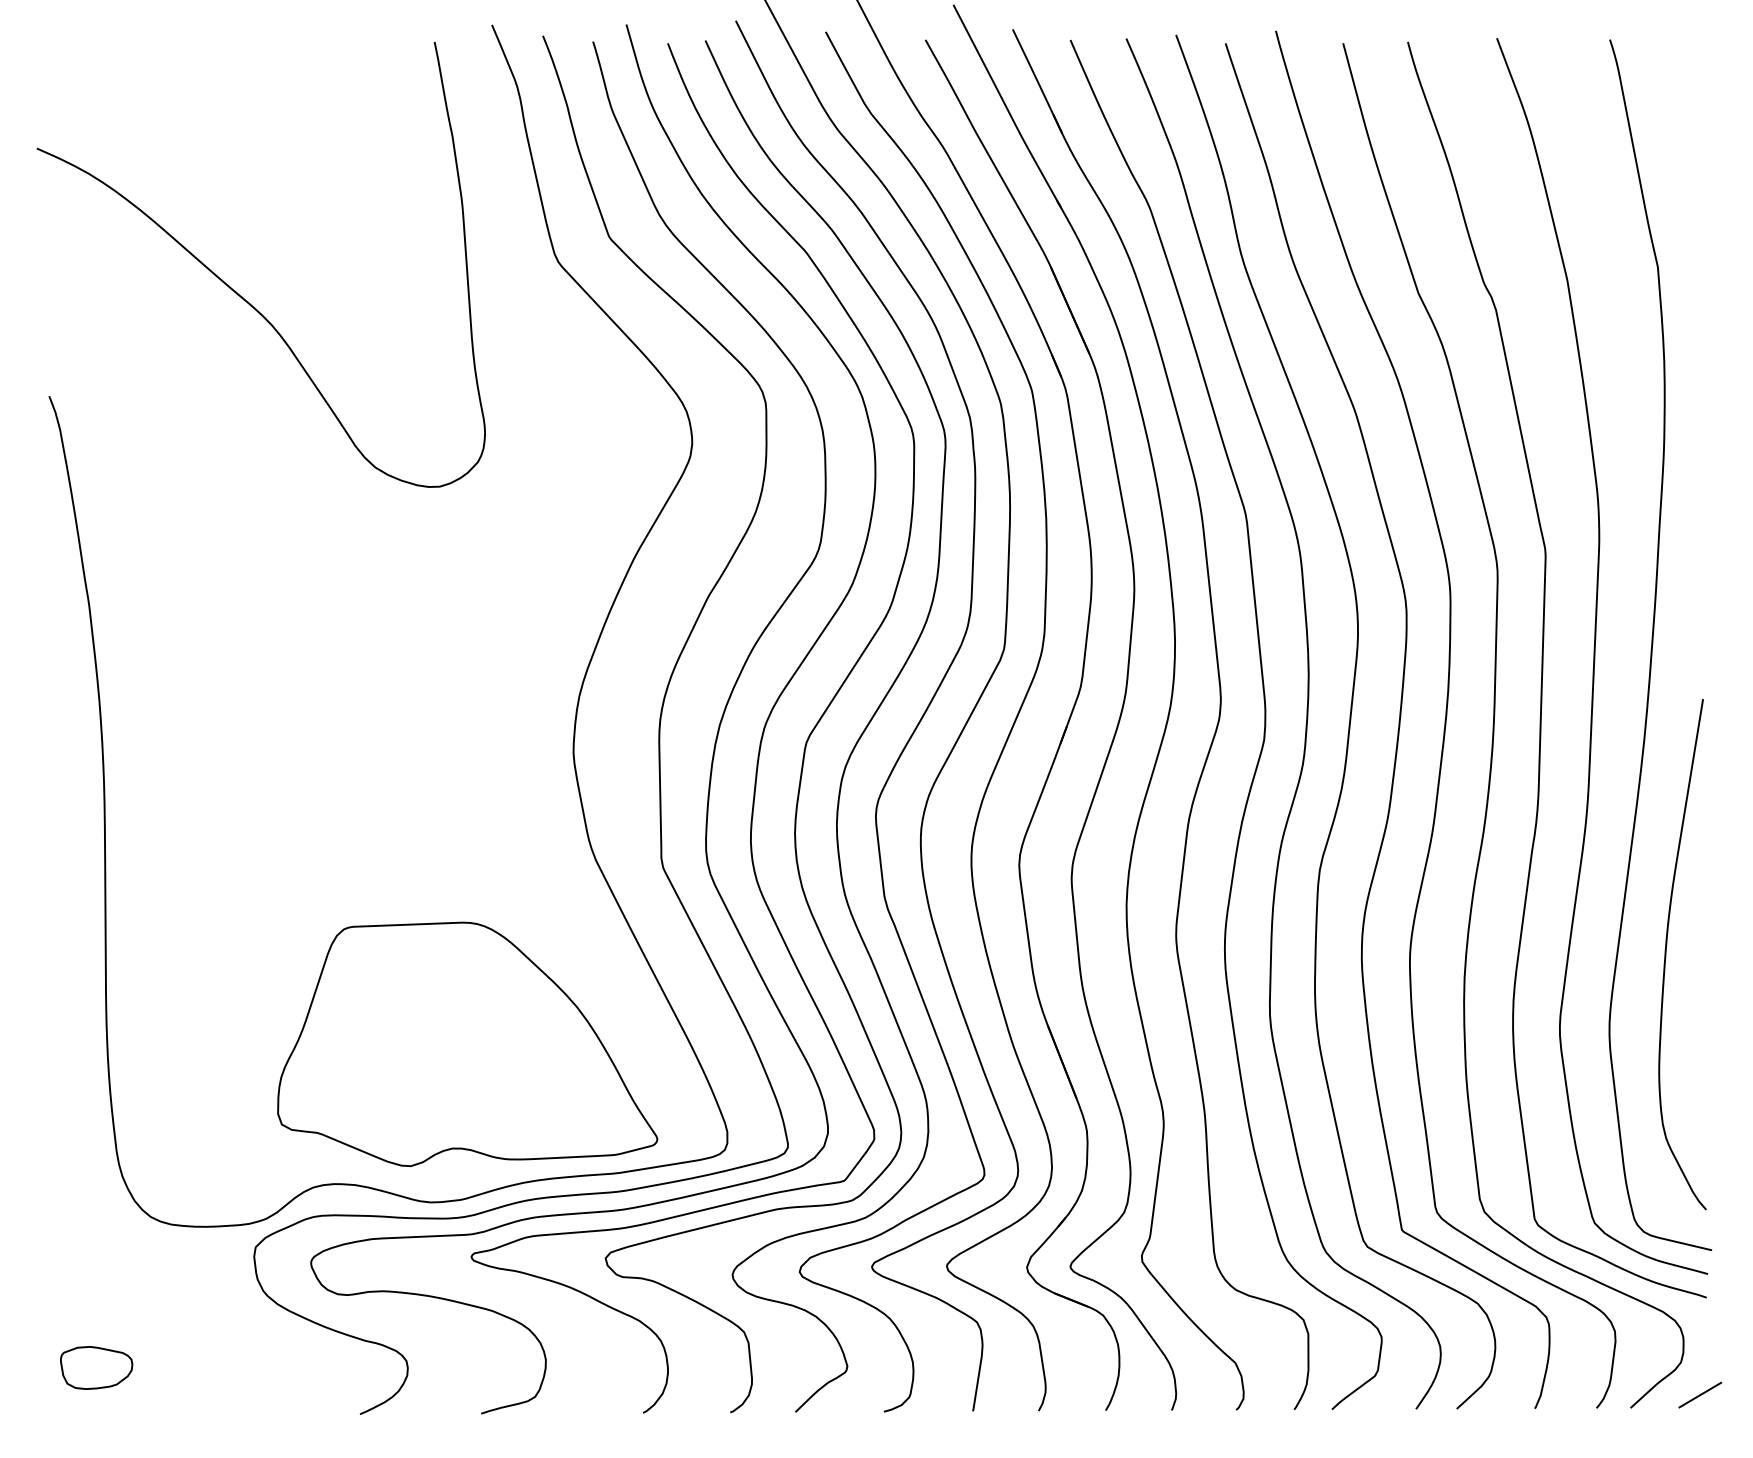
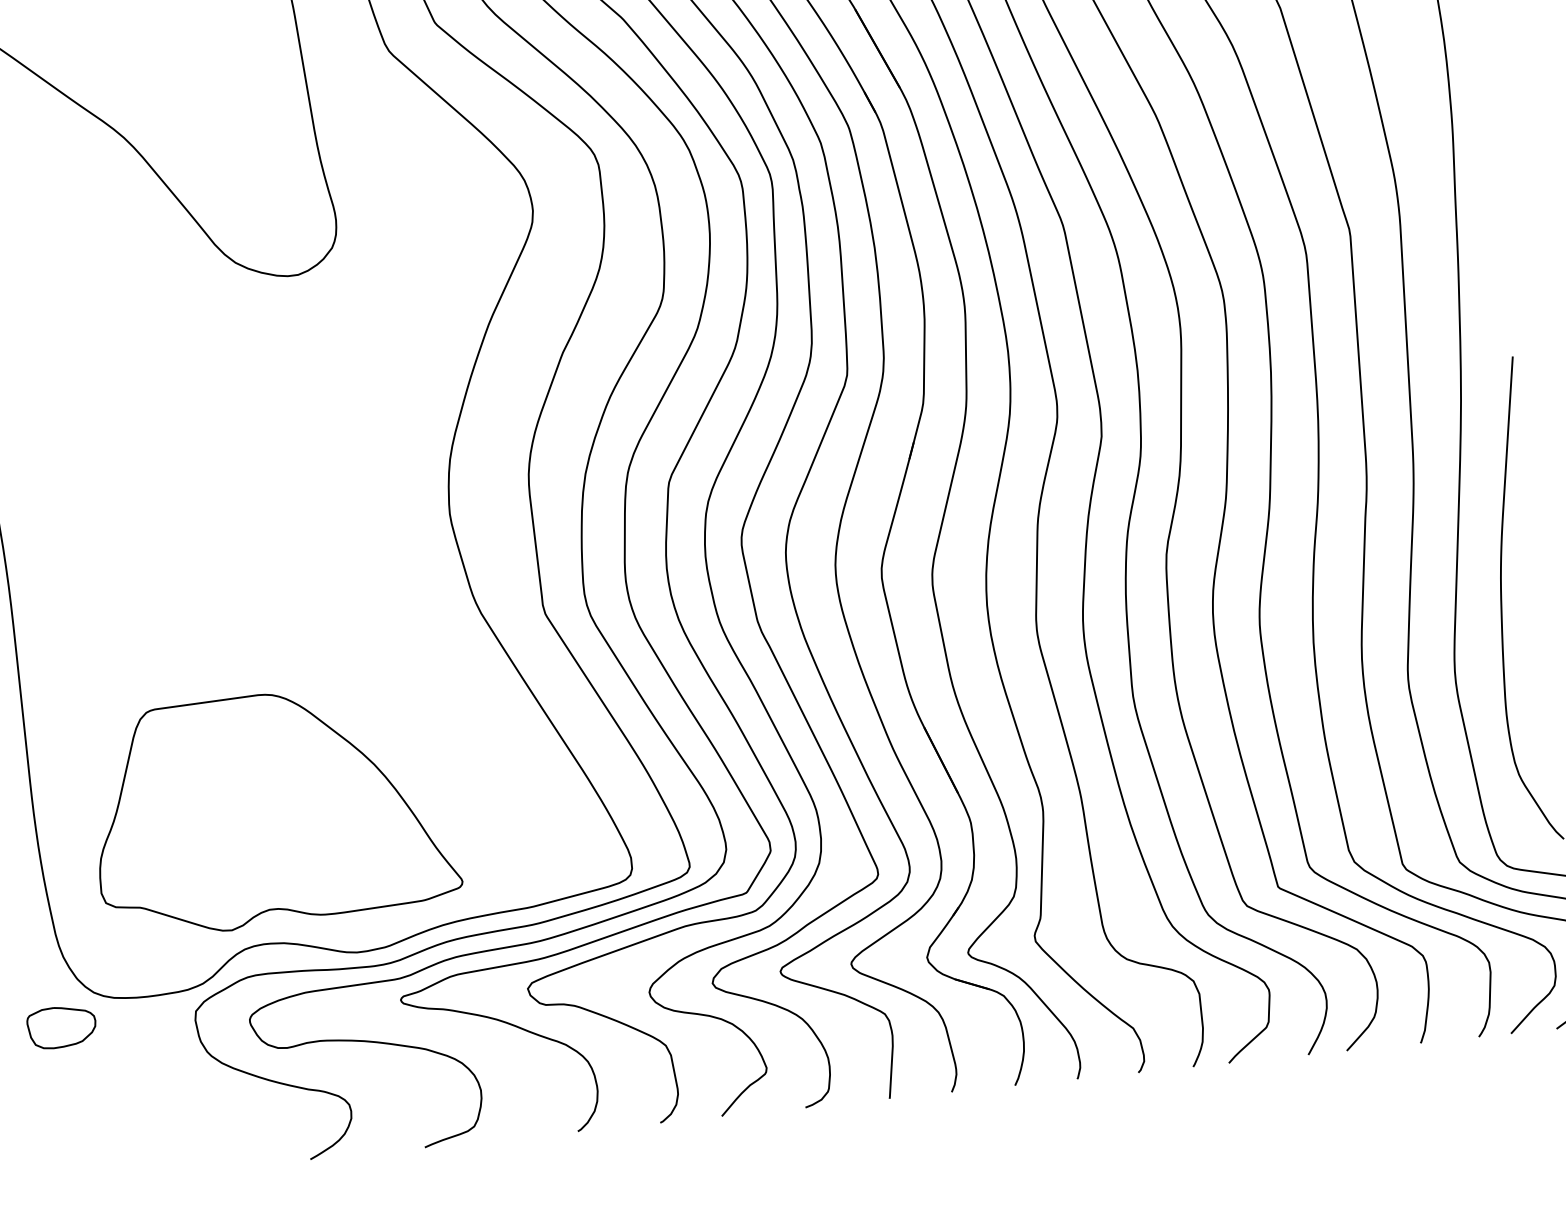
part: (467, 1044) -> (274, 809), moved
part: (96, 1367) -> (61, 1026), moved

